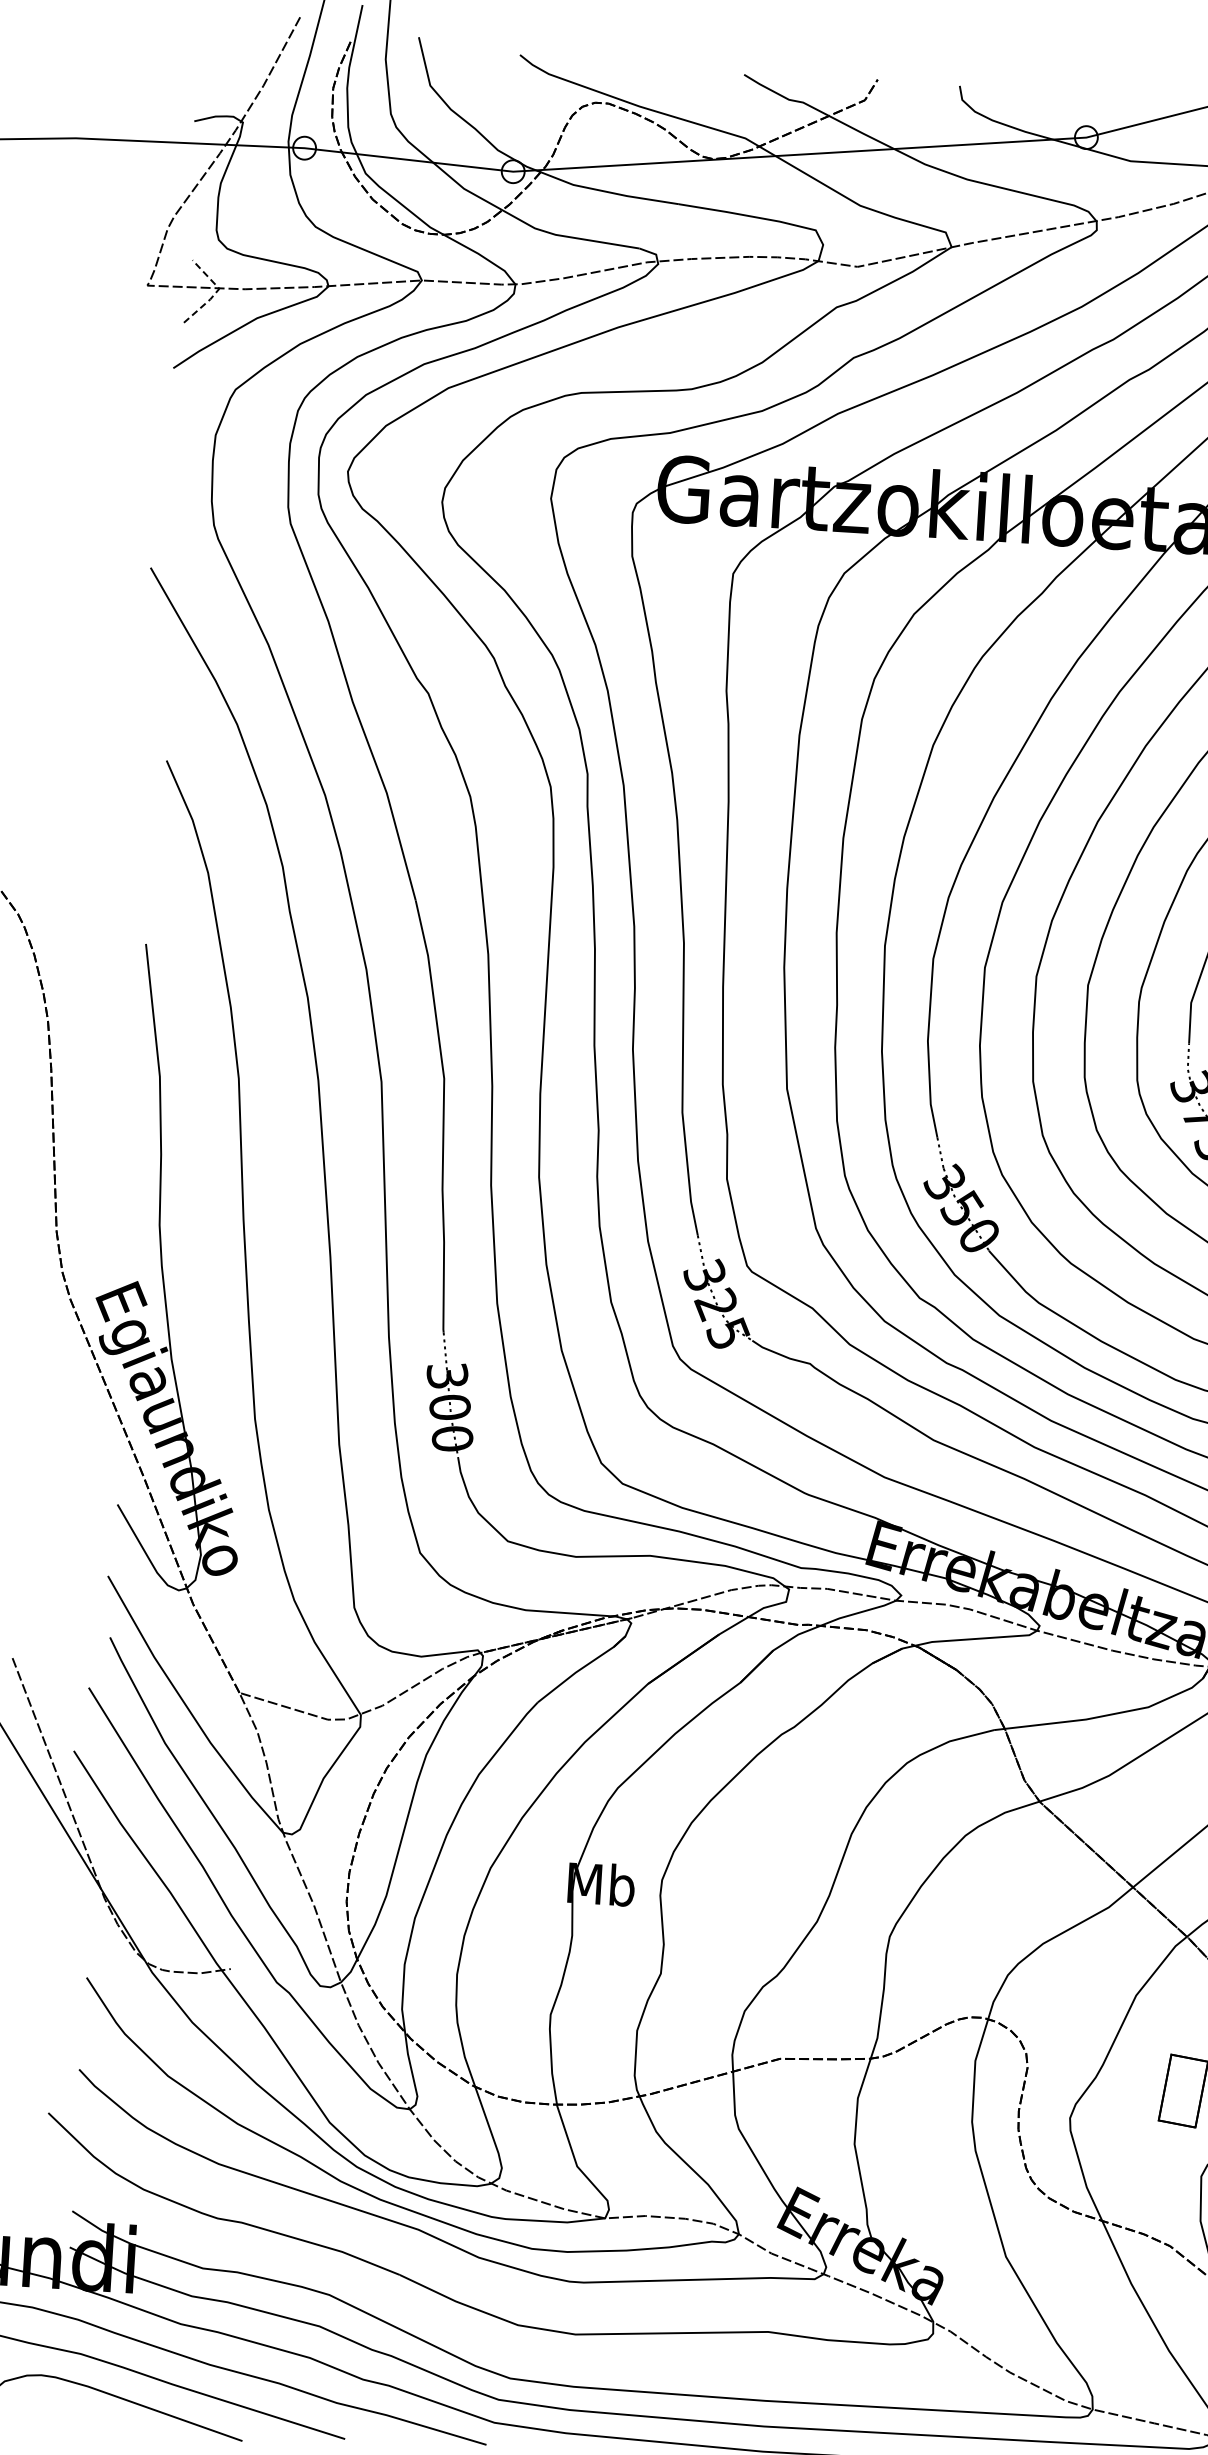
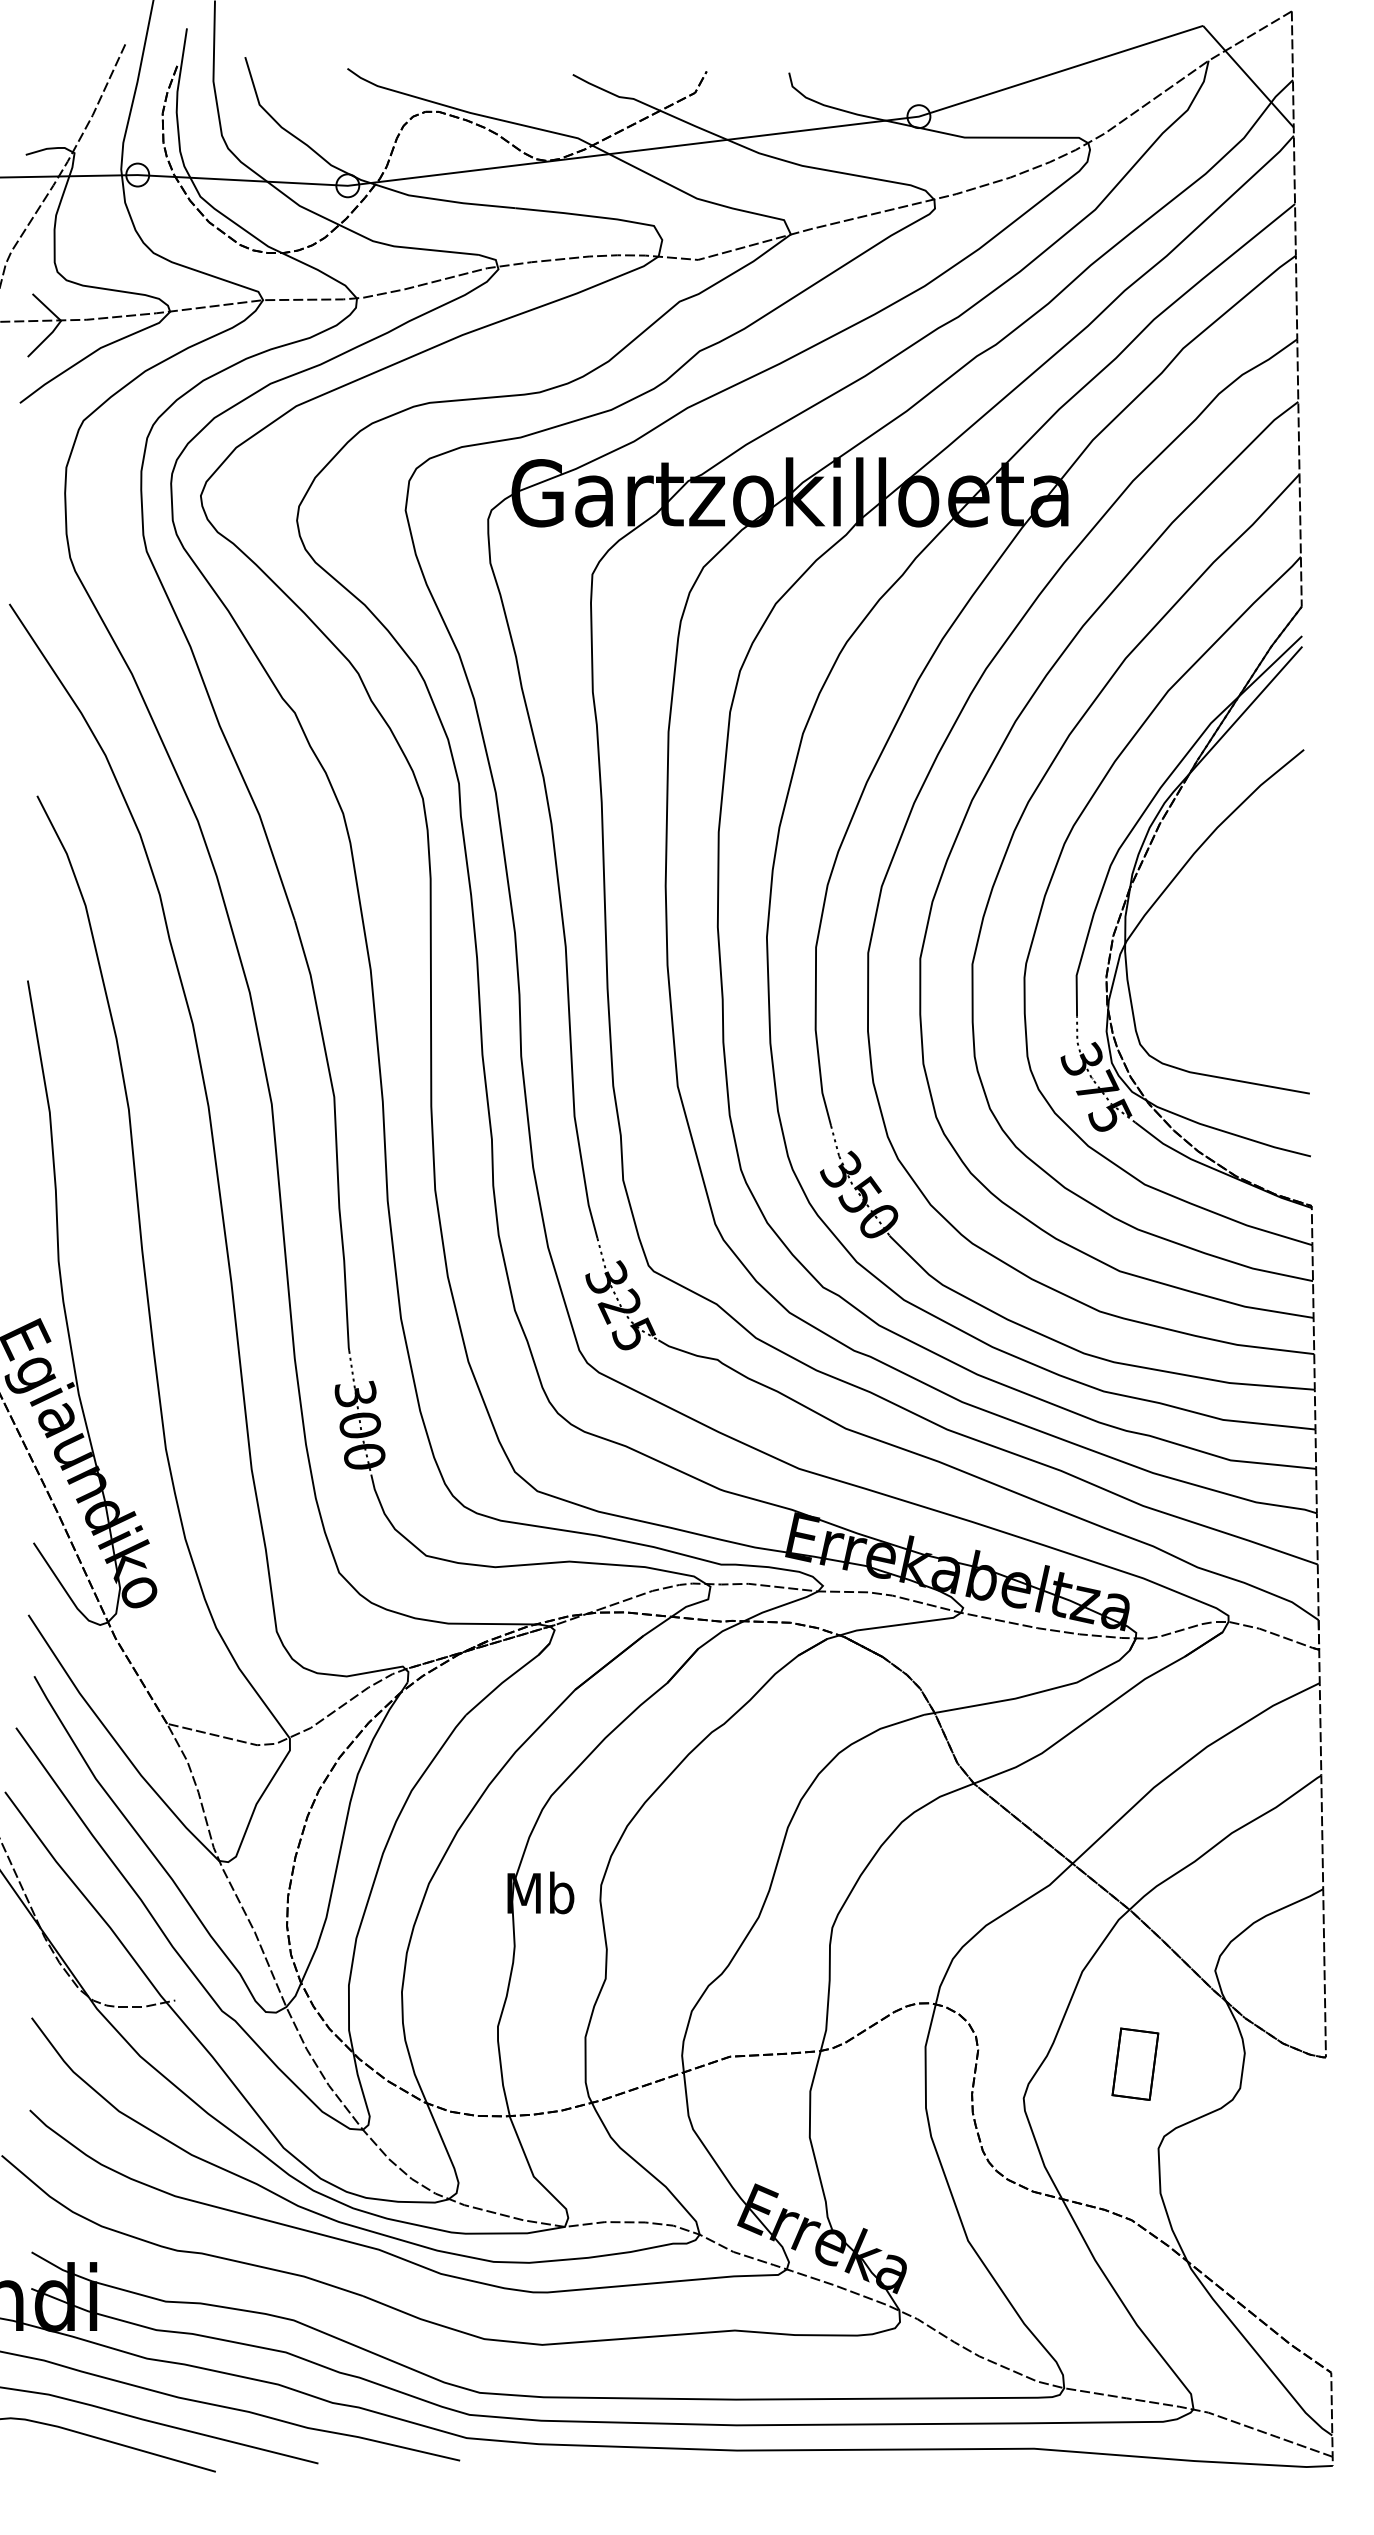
line: (216, 292) -> (58, 324), dashed -> solid

